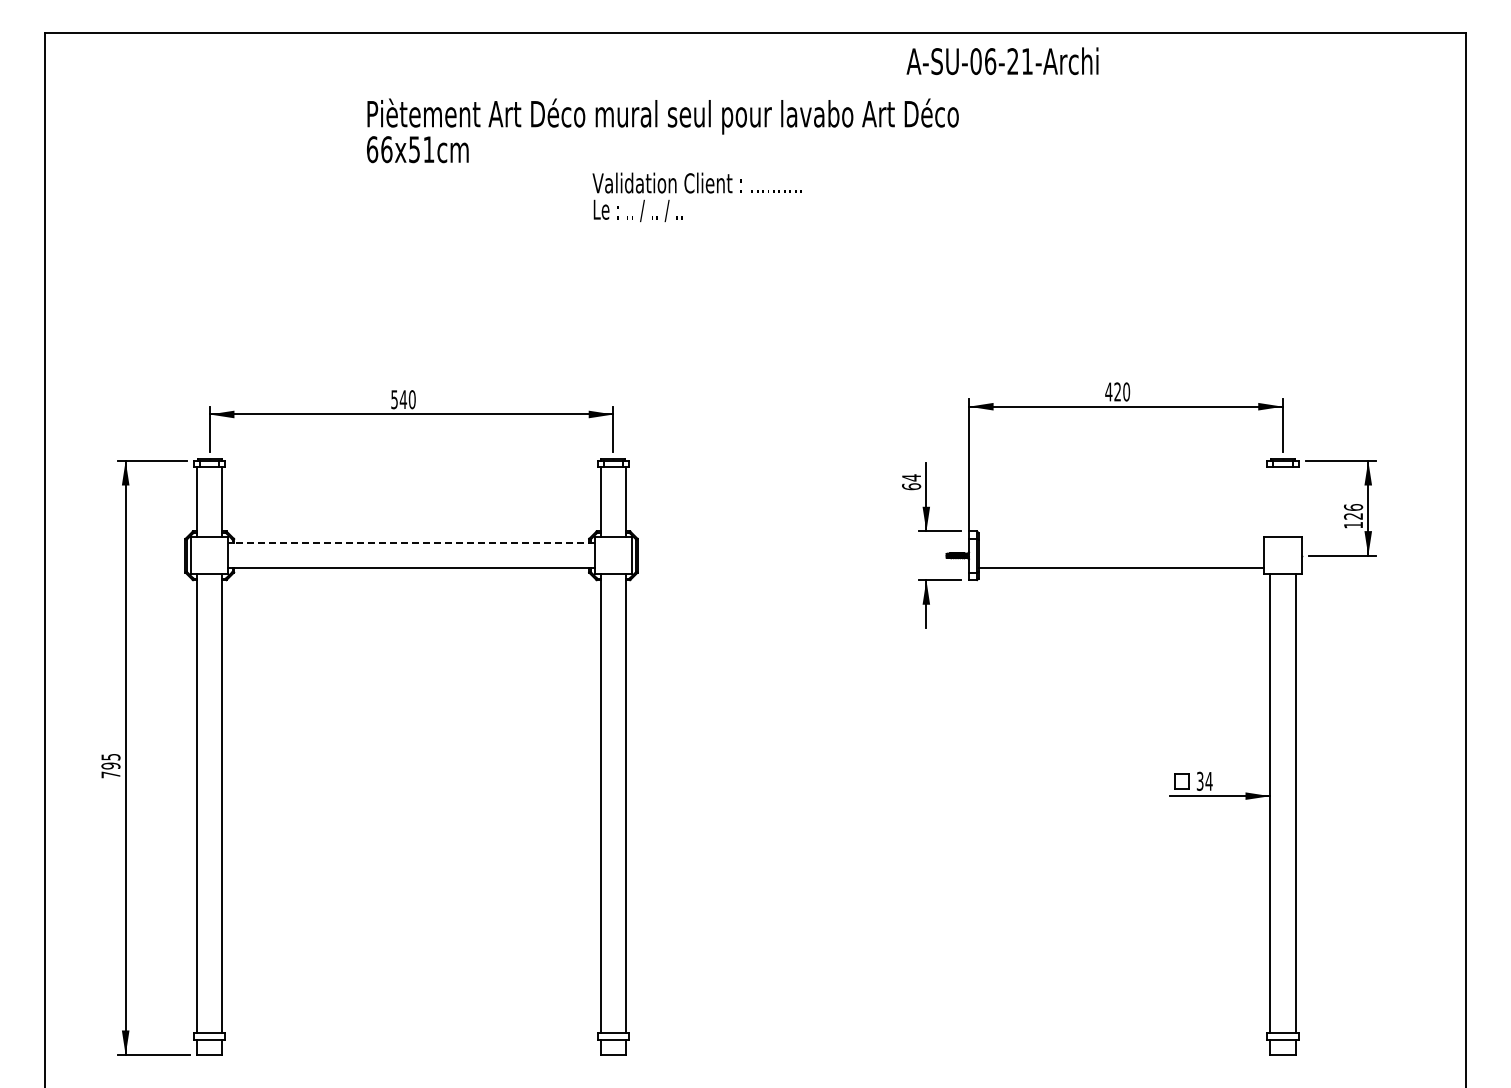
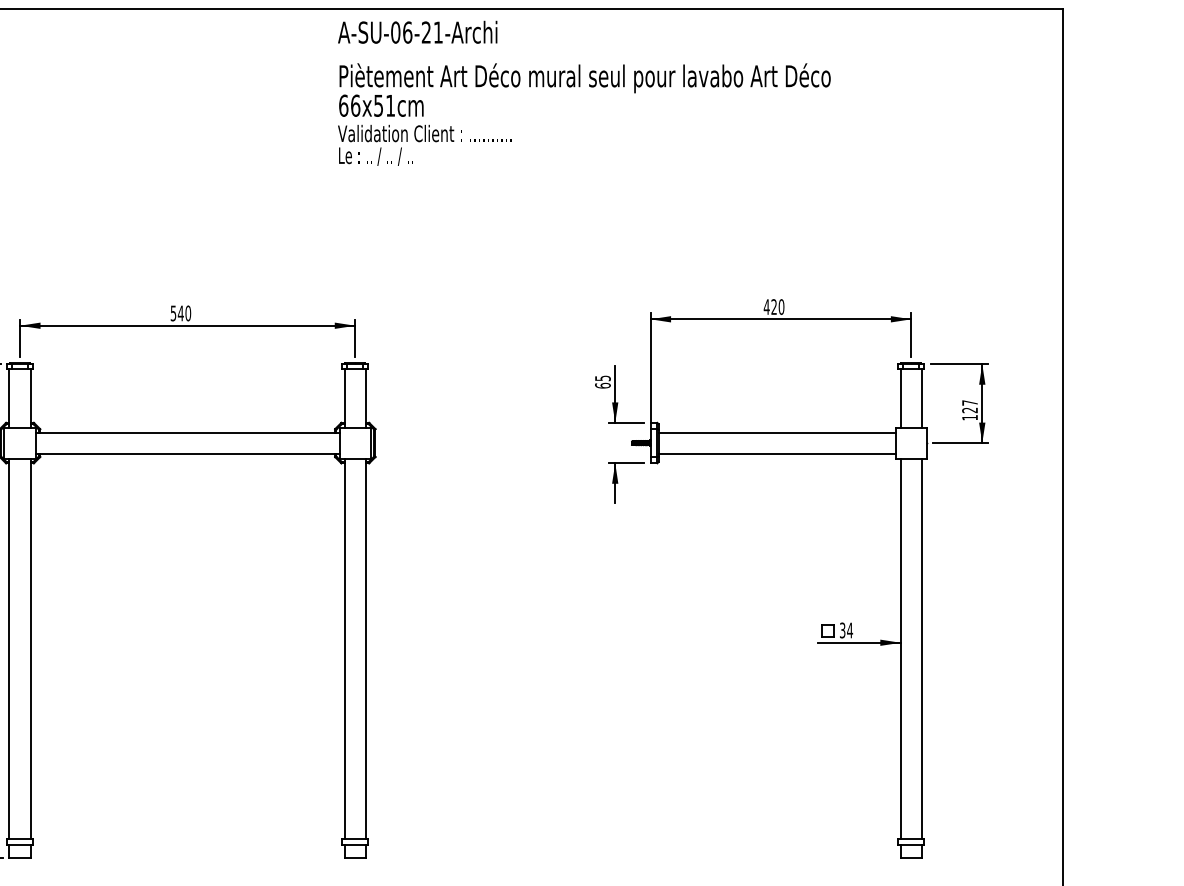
text: (1002, 60) -> (417, 31), moved
text: (662, 130) -> (584, 89), moved
text: (911, 477) -> (602, 378), 64 -> 65
line: (1270, 501) -> (901, 398), added
line: (1295, 501) -> (921, 398), added
text: (1353, 507) -> (970, 403), 126 -> 127
line: (411, 543) -> (187, 432), dashed -> solid
line: (1121, 543) -> (777, 432), added

